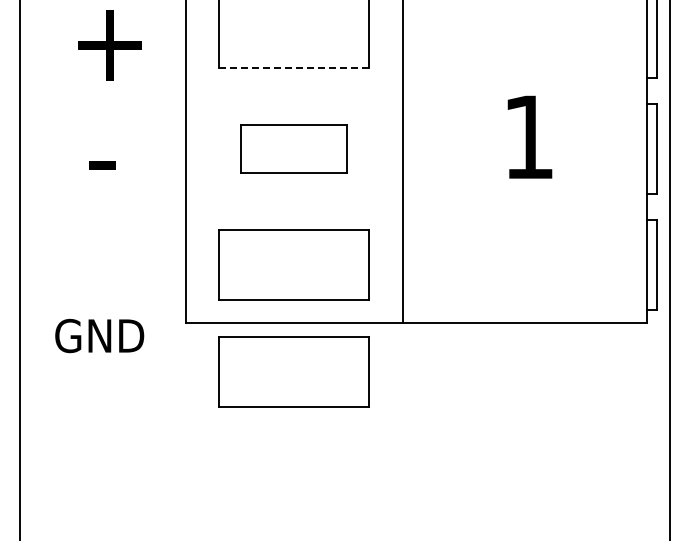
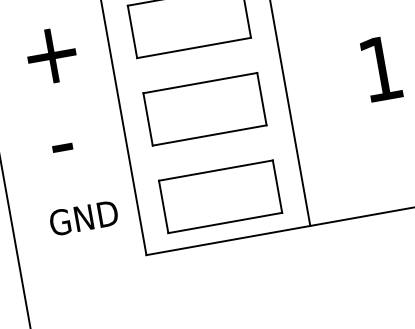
line: (293, 67) -> (193, 47), dashed -> solid
part: (293, 148) -> (204, 109), size x1.43
text: (99, 336) -> (83, 218), moved
part: (293, 371) -> (234, 277), removed

